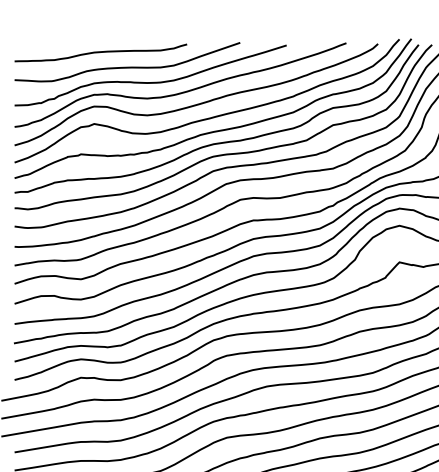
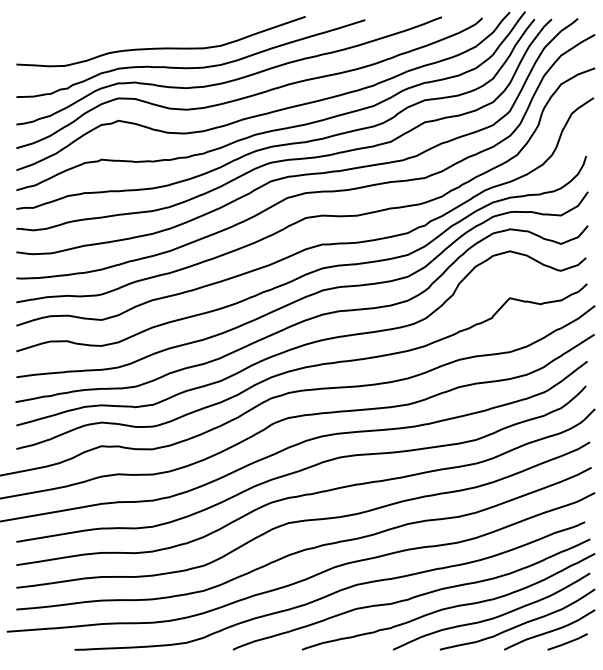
curve: (100, 52) -> (126, 29), removed

